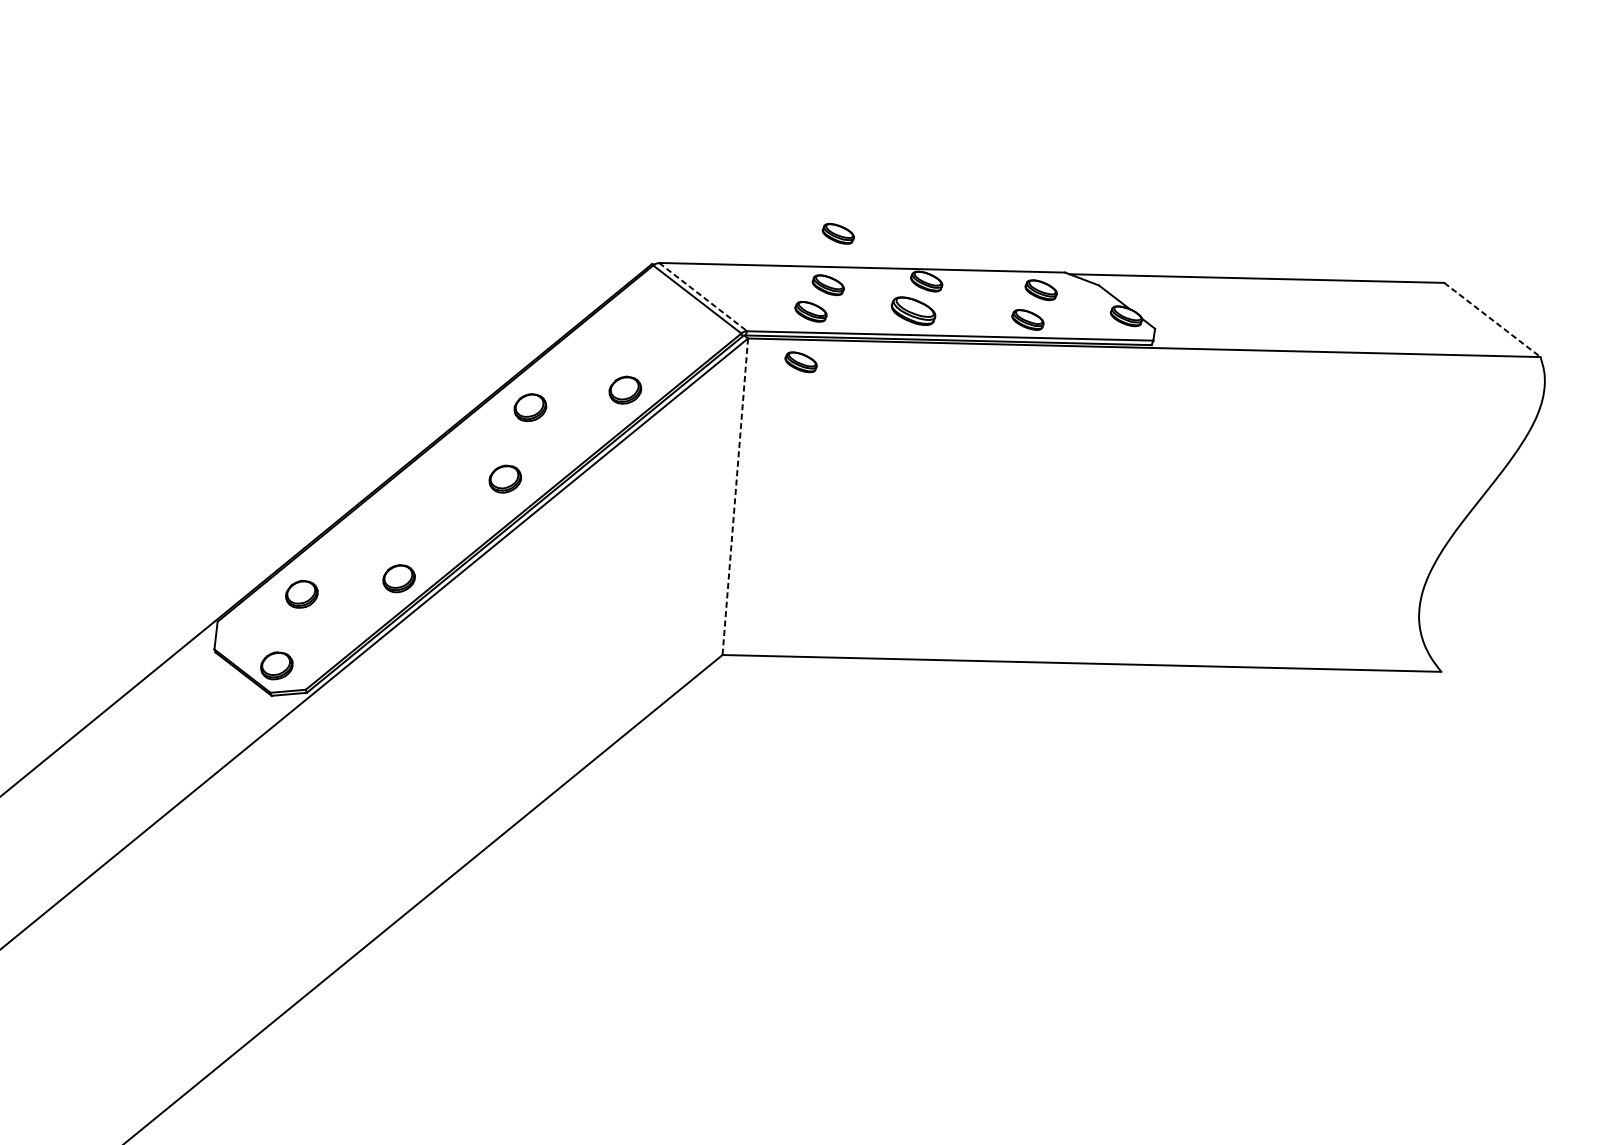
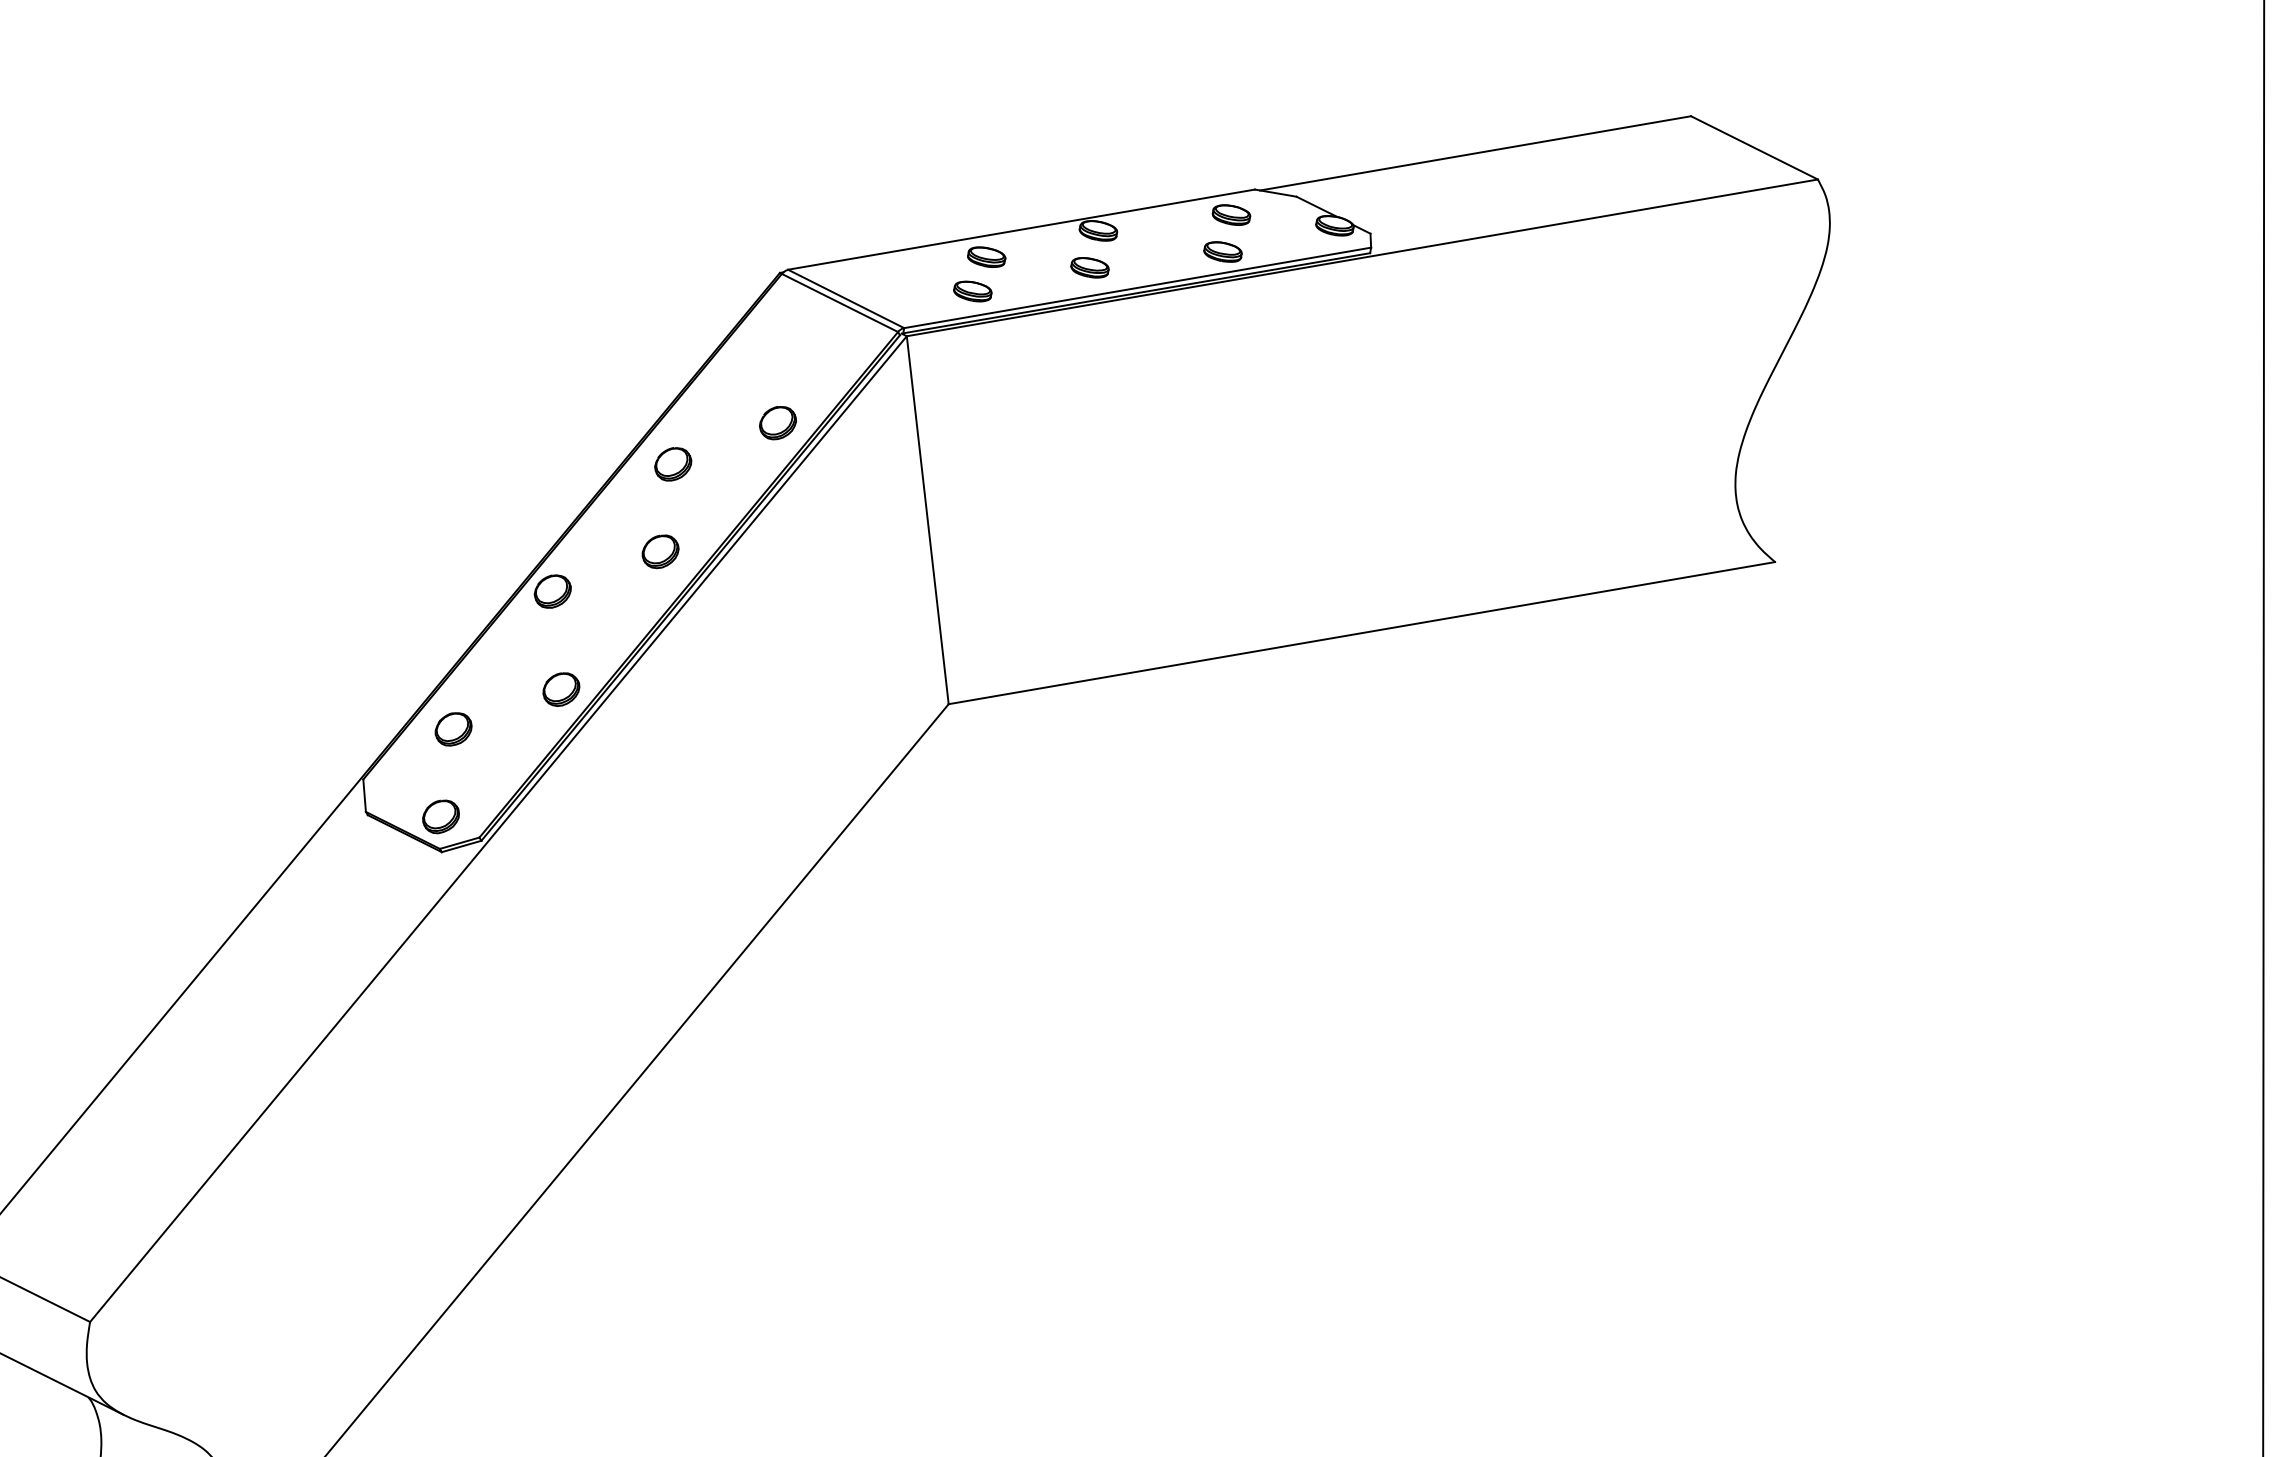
part: (838, 233) -> (986, 195), removed
line: (703, 297) -> (846, 299), dashed -> solid
part: (913, 310) -> (1089, 267), size x0.71
line: (1492, 319) -> (1754, 147), dashed -> solid
part: (800, 362) -> (972, 351), removed
part: (407, 494) -> (552, 591), added
line: (735, 496) -> (927, 520), dashed -> solid

